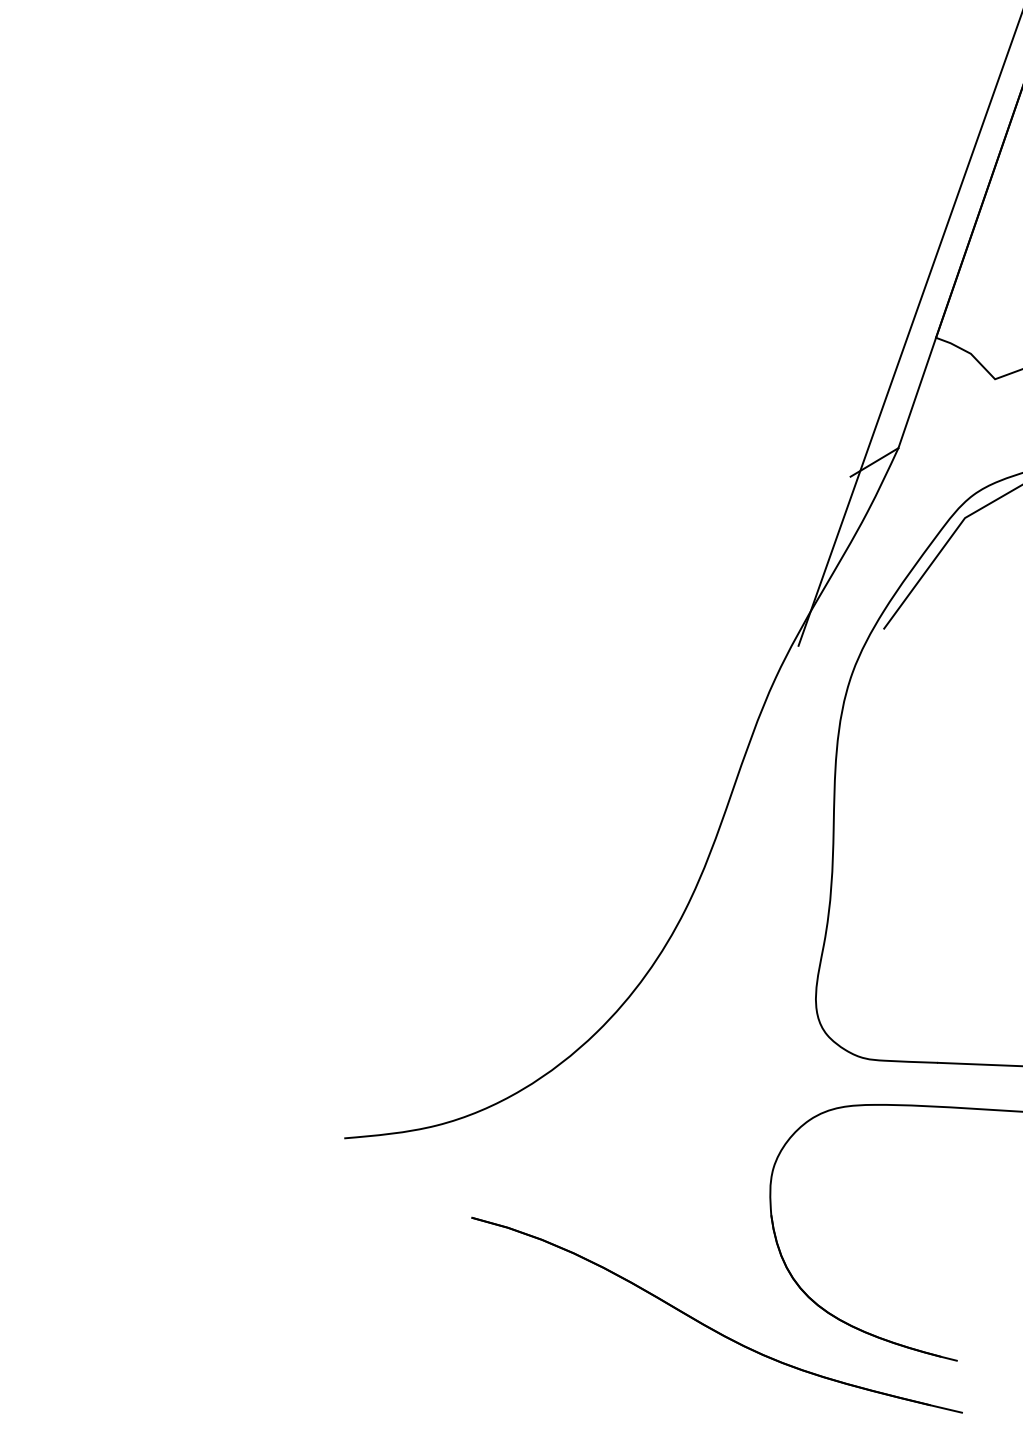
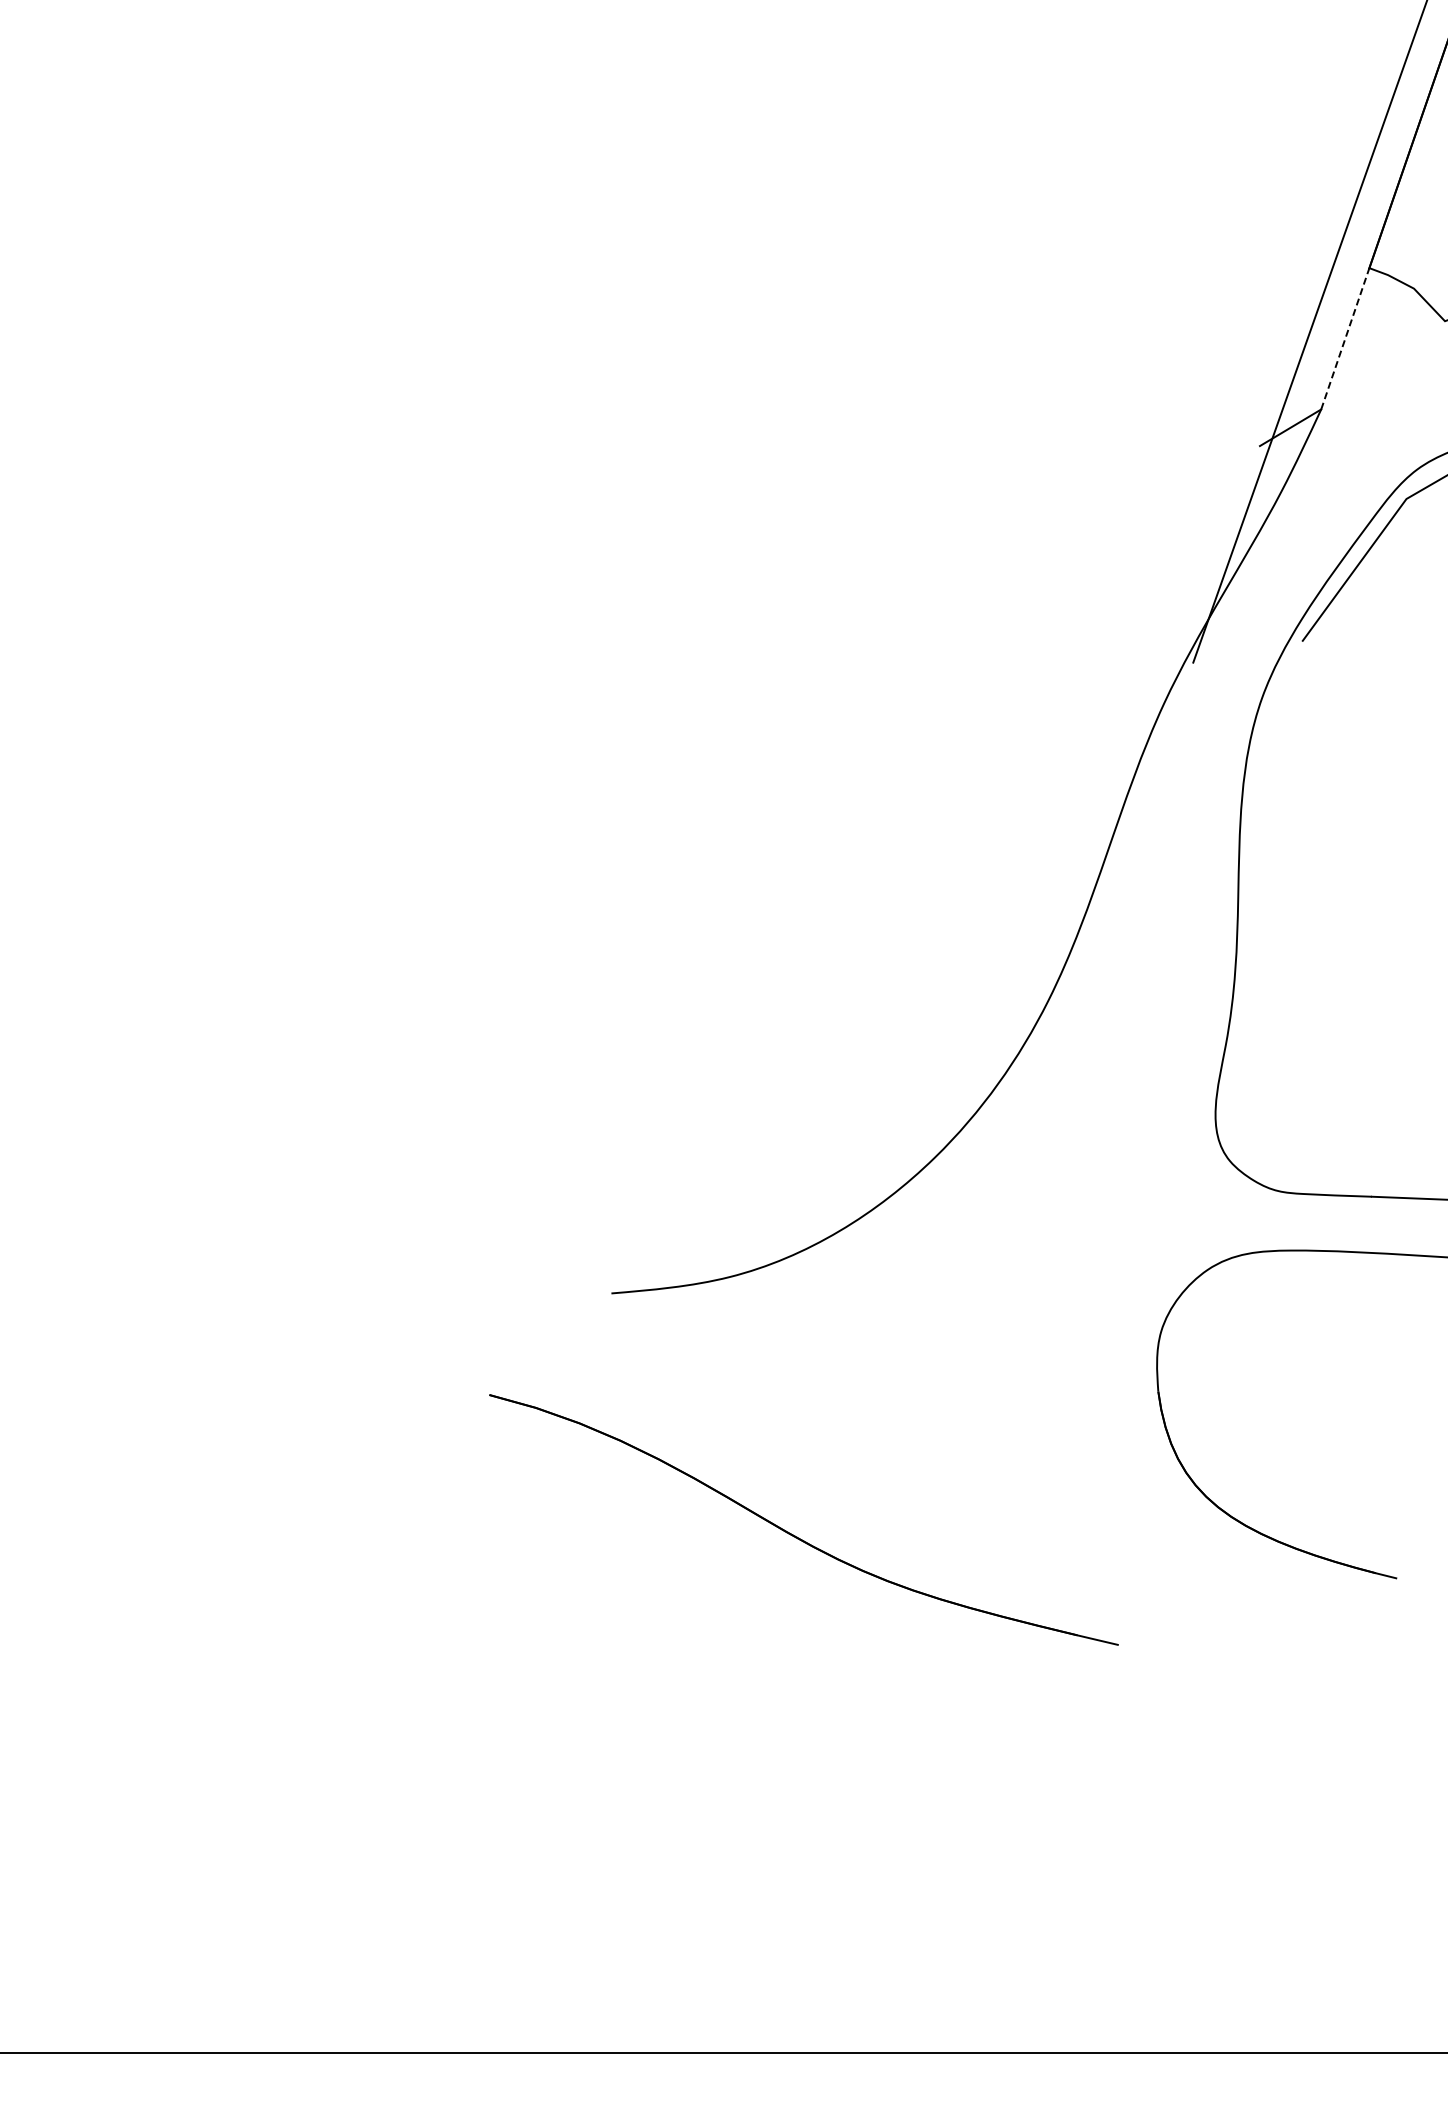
line: (917, 392) -> (1345, 338), solid -> dashed
part: (710, 1327) -> (795, 1535), moved

